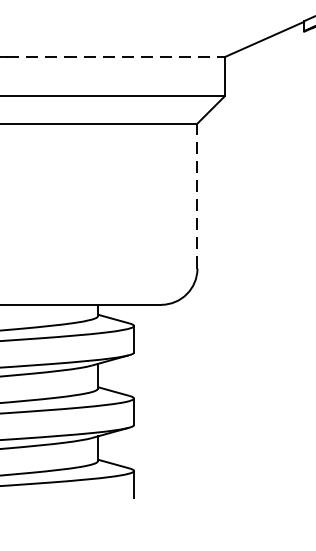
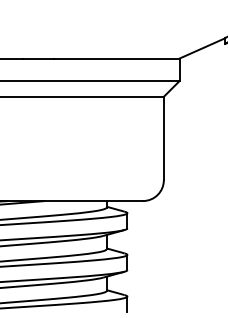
line: (115, 57) -> (116, 58), dashed -> solid
line: (196, 196) -> (163, 138), dashed -> solid

